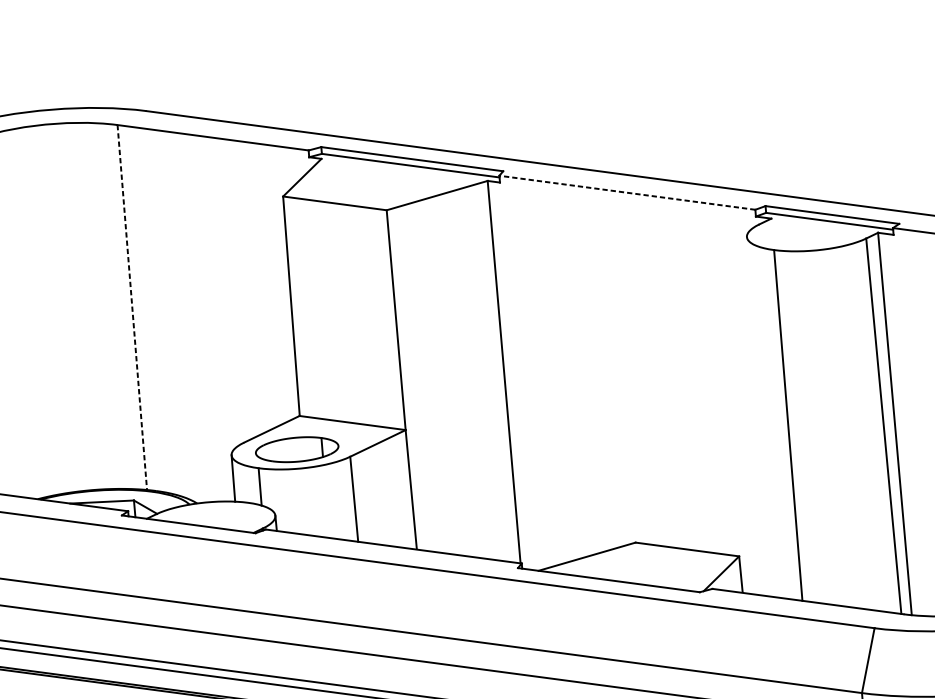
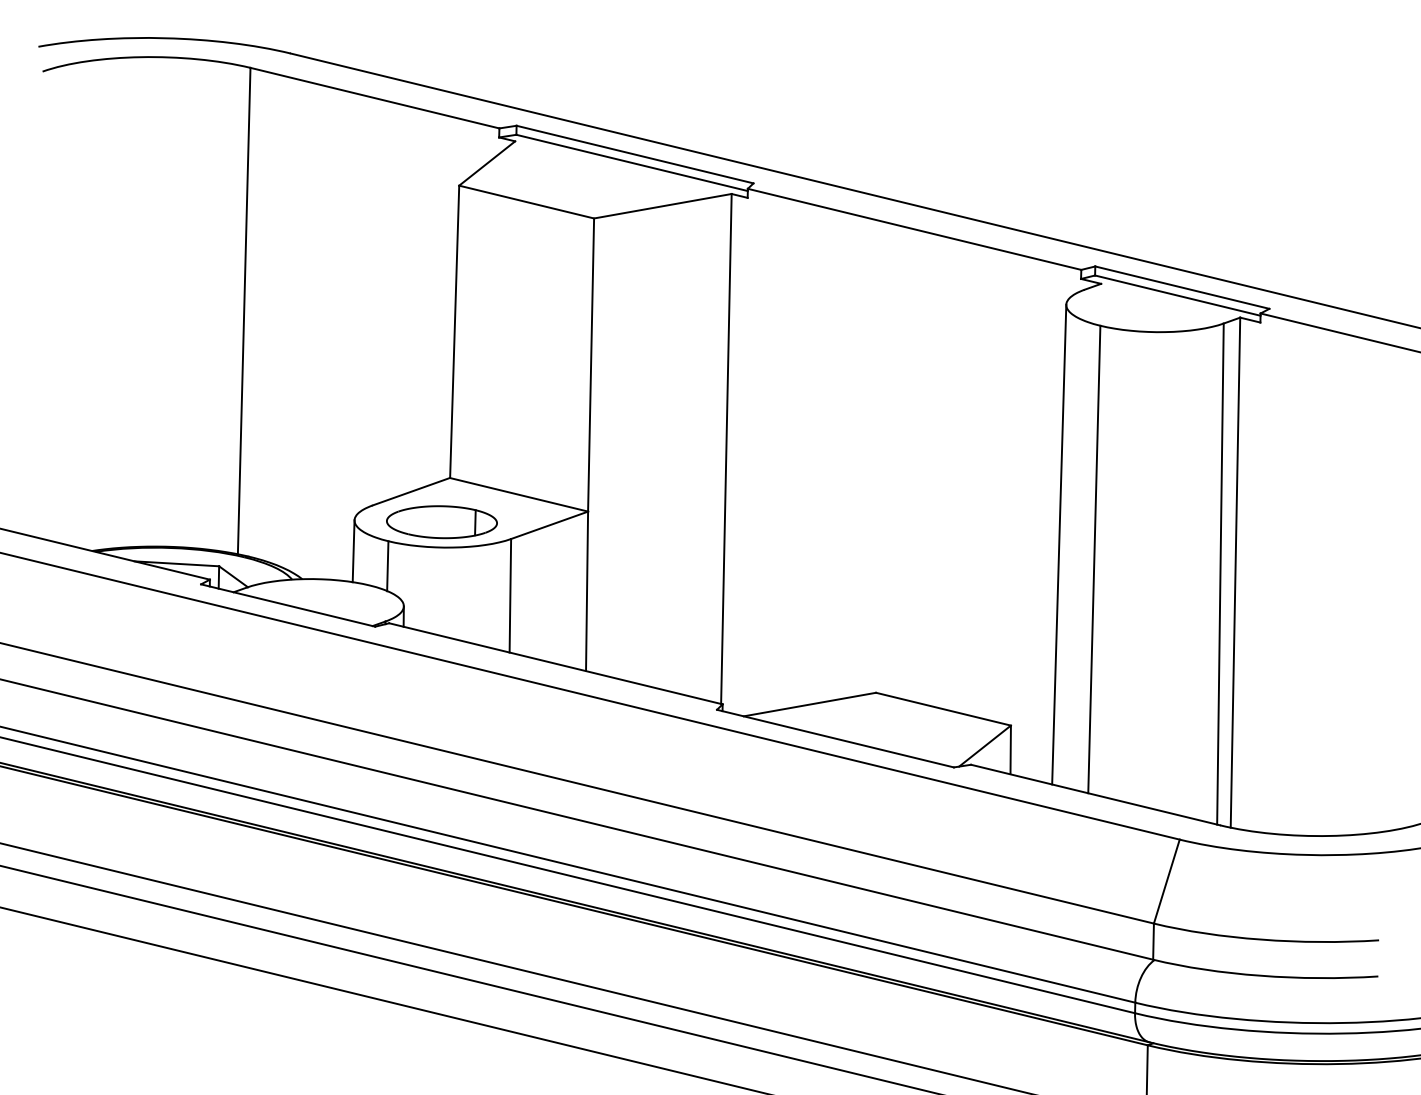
line: (627, 192) -> (914, 229), dashed -> solid
line: (132, 307) -> (244, 311), dashed -> solid
line: (761, 416) -> (1059, 544), added

